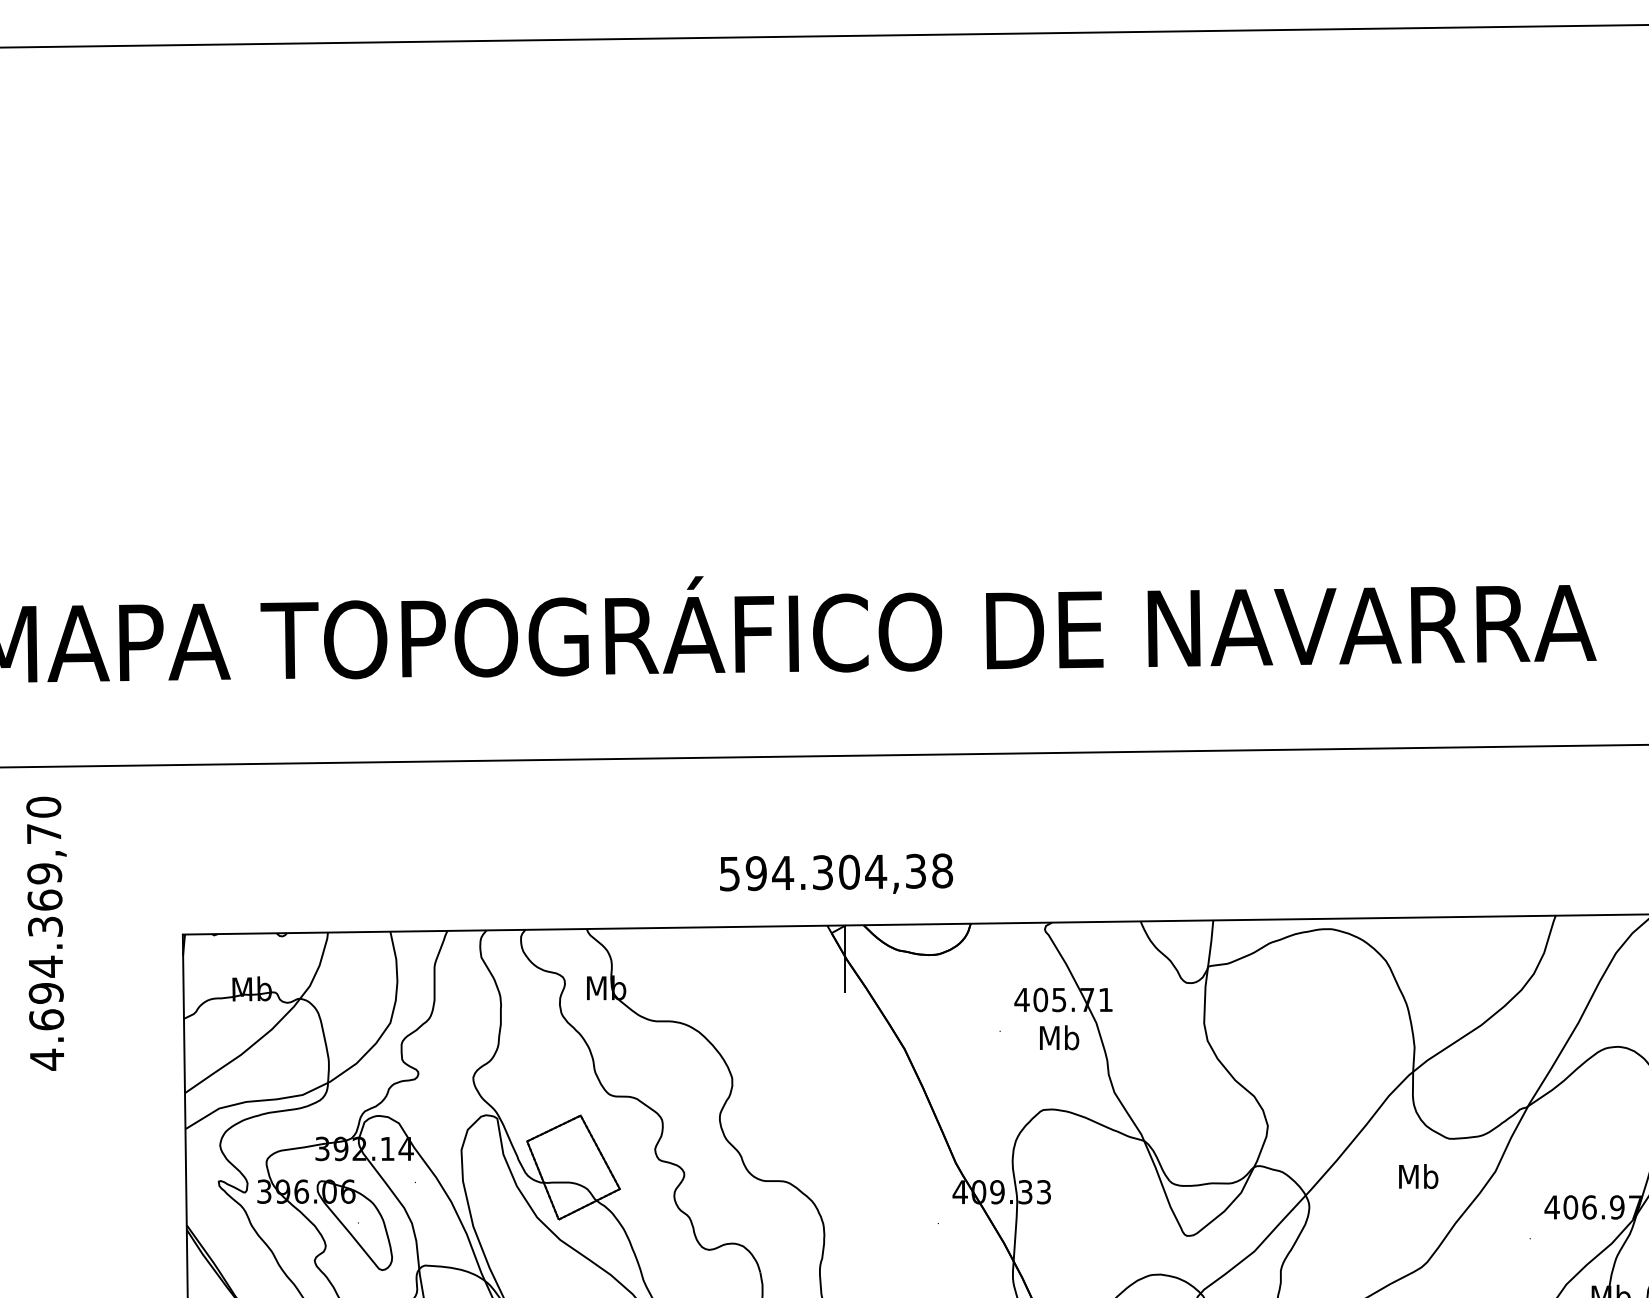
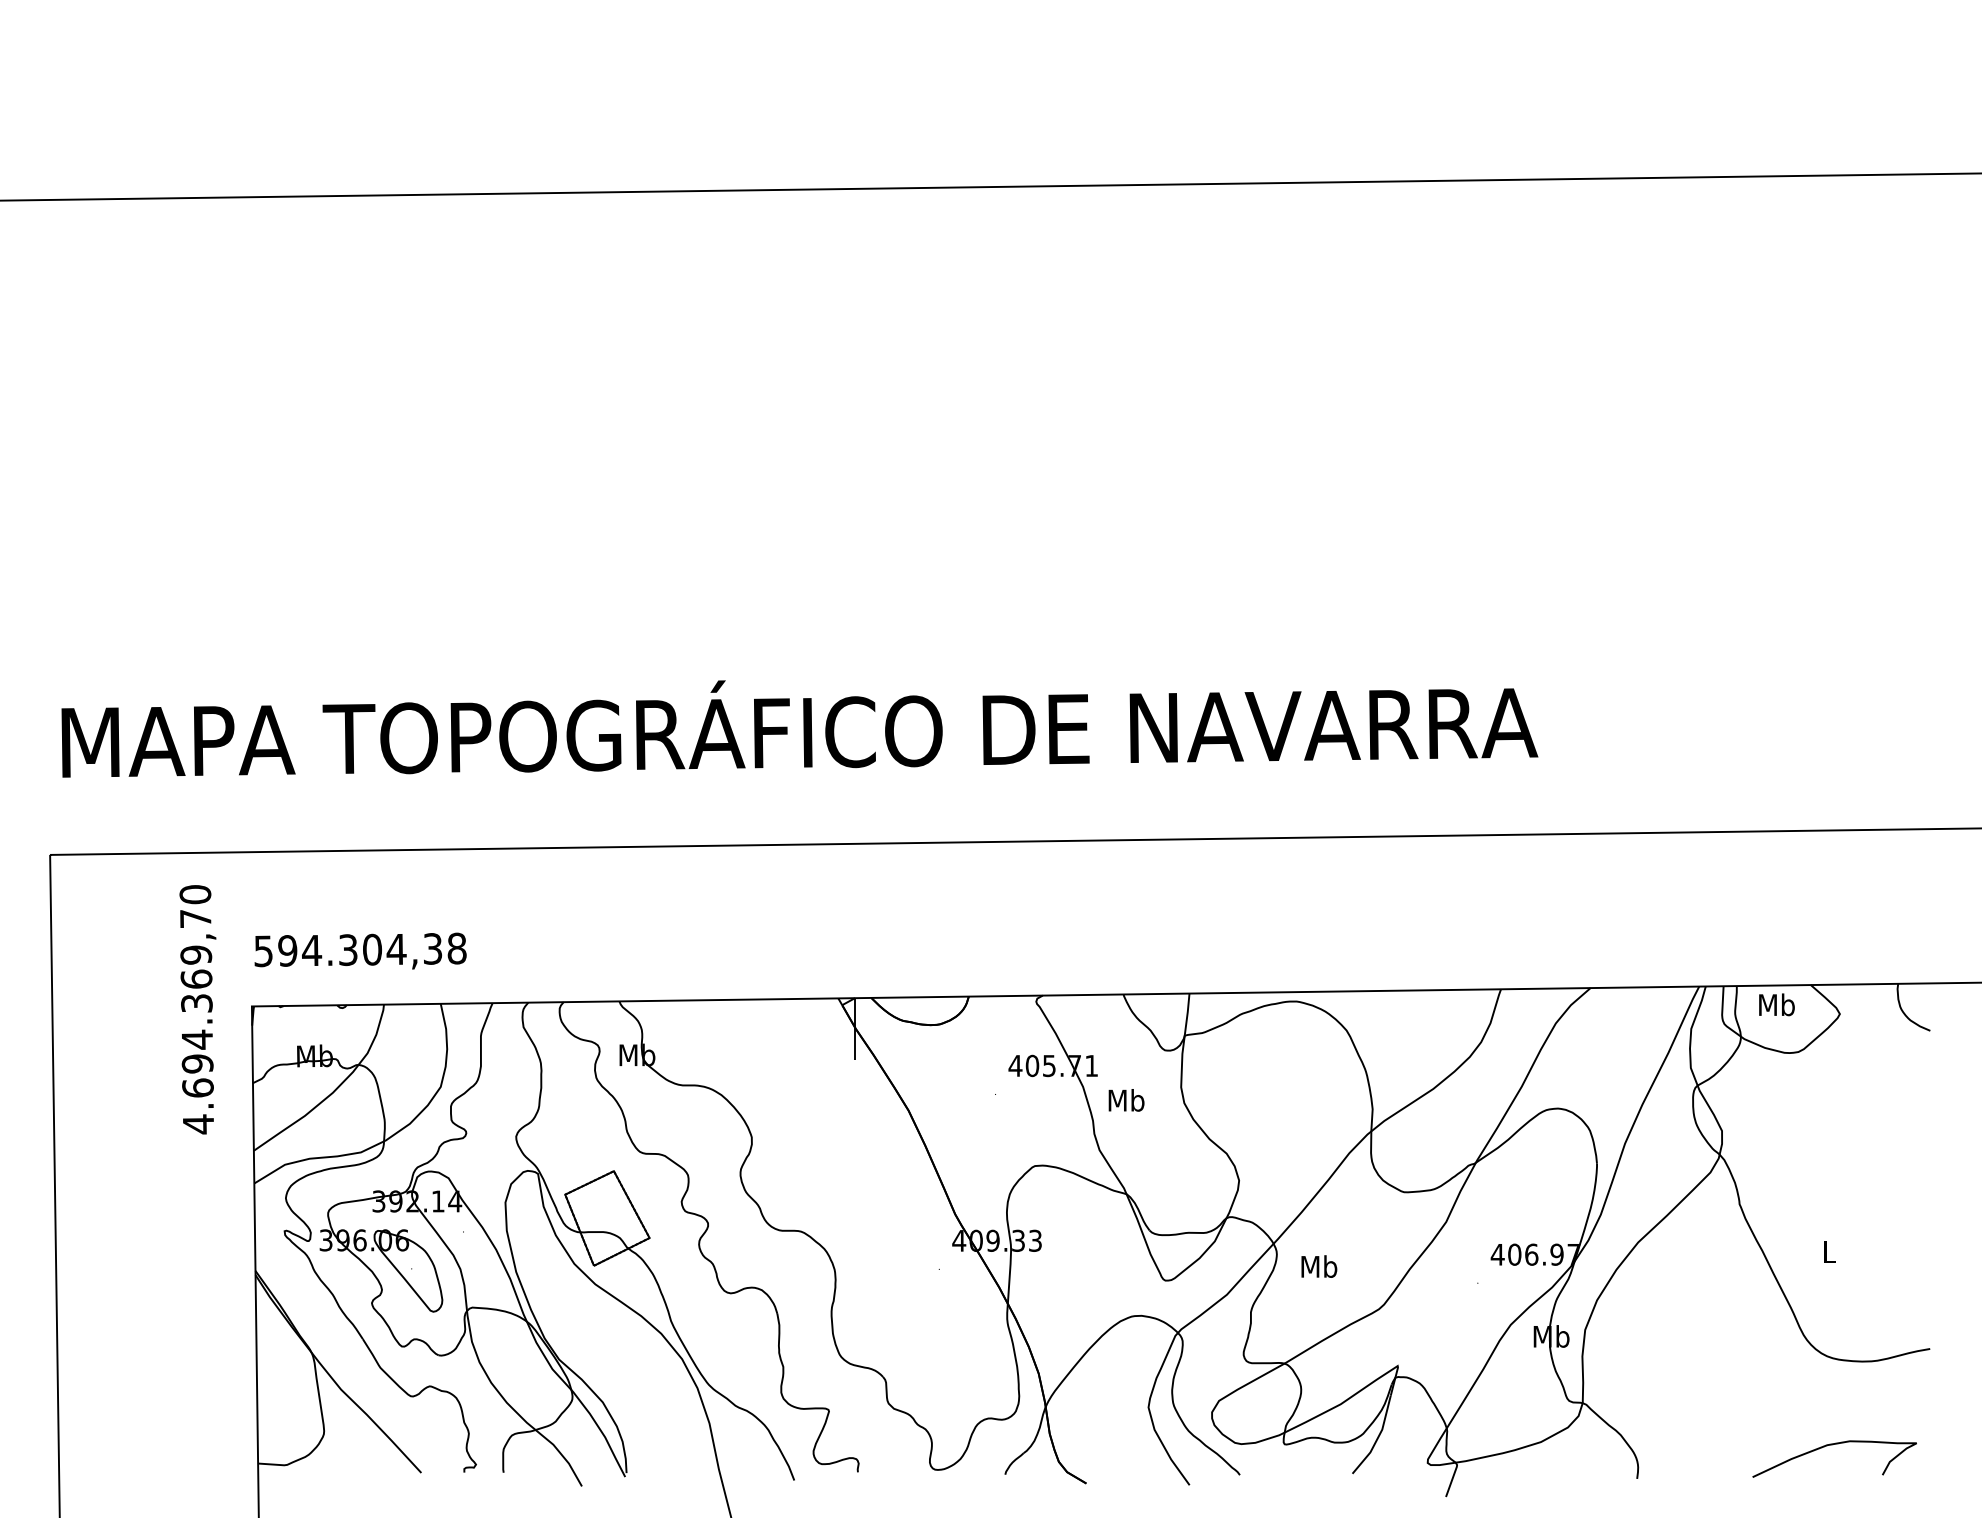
text: (836, 873) -> (360, 950), moved
text: (46, 933) -> (197, 1009), moved
text: (1059, 1037) -> (1126, 1100), moved
text: (1418, 1176) -> (1319, 1266), moved

